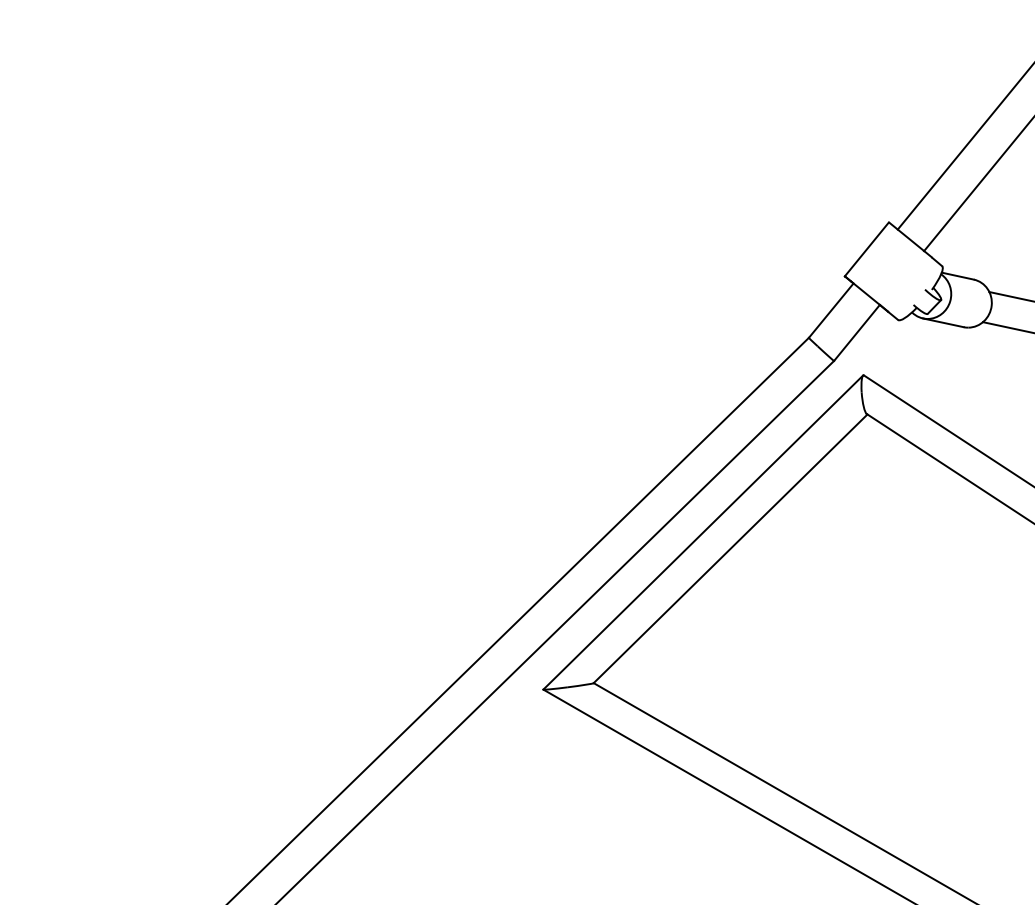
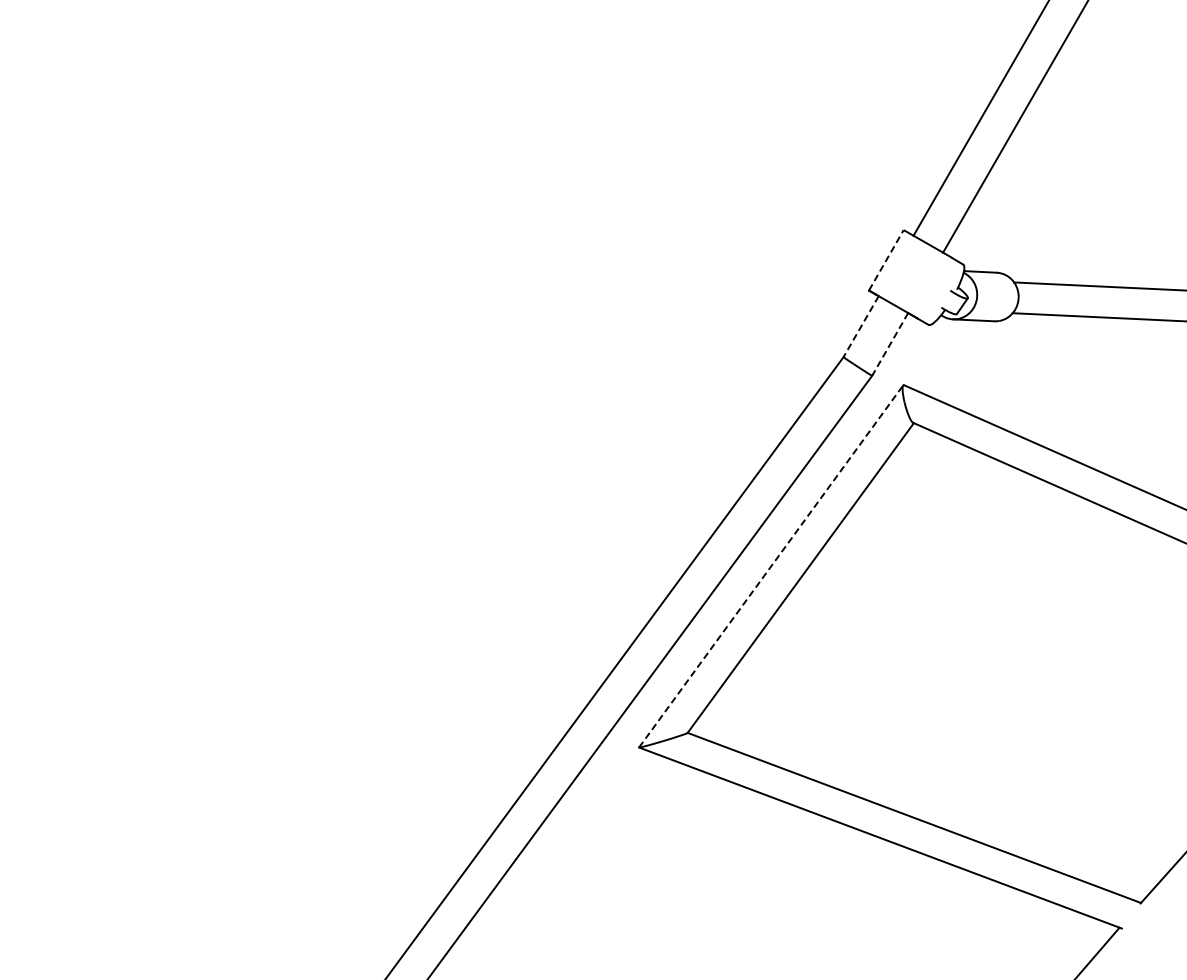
line: (867, 249) -> (886, 260), solid -> dashed
line: (830, 311) -> (860, 327), solid -> dashed
line: (856, 332) -> (889, 344), solid -> dashed
line: (703, 532) -> (771, 566), solid -> dashed

